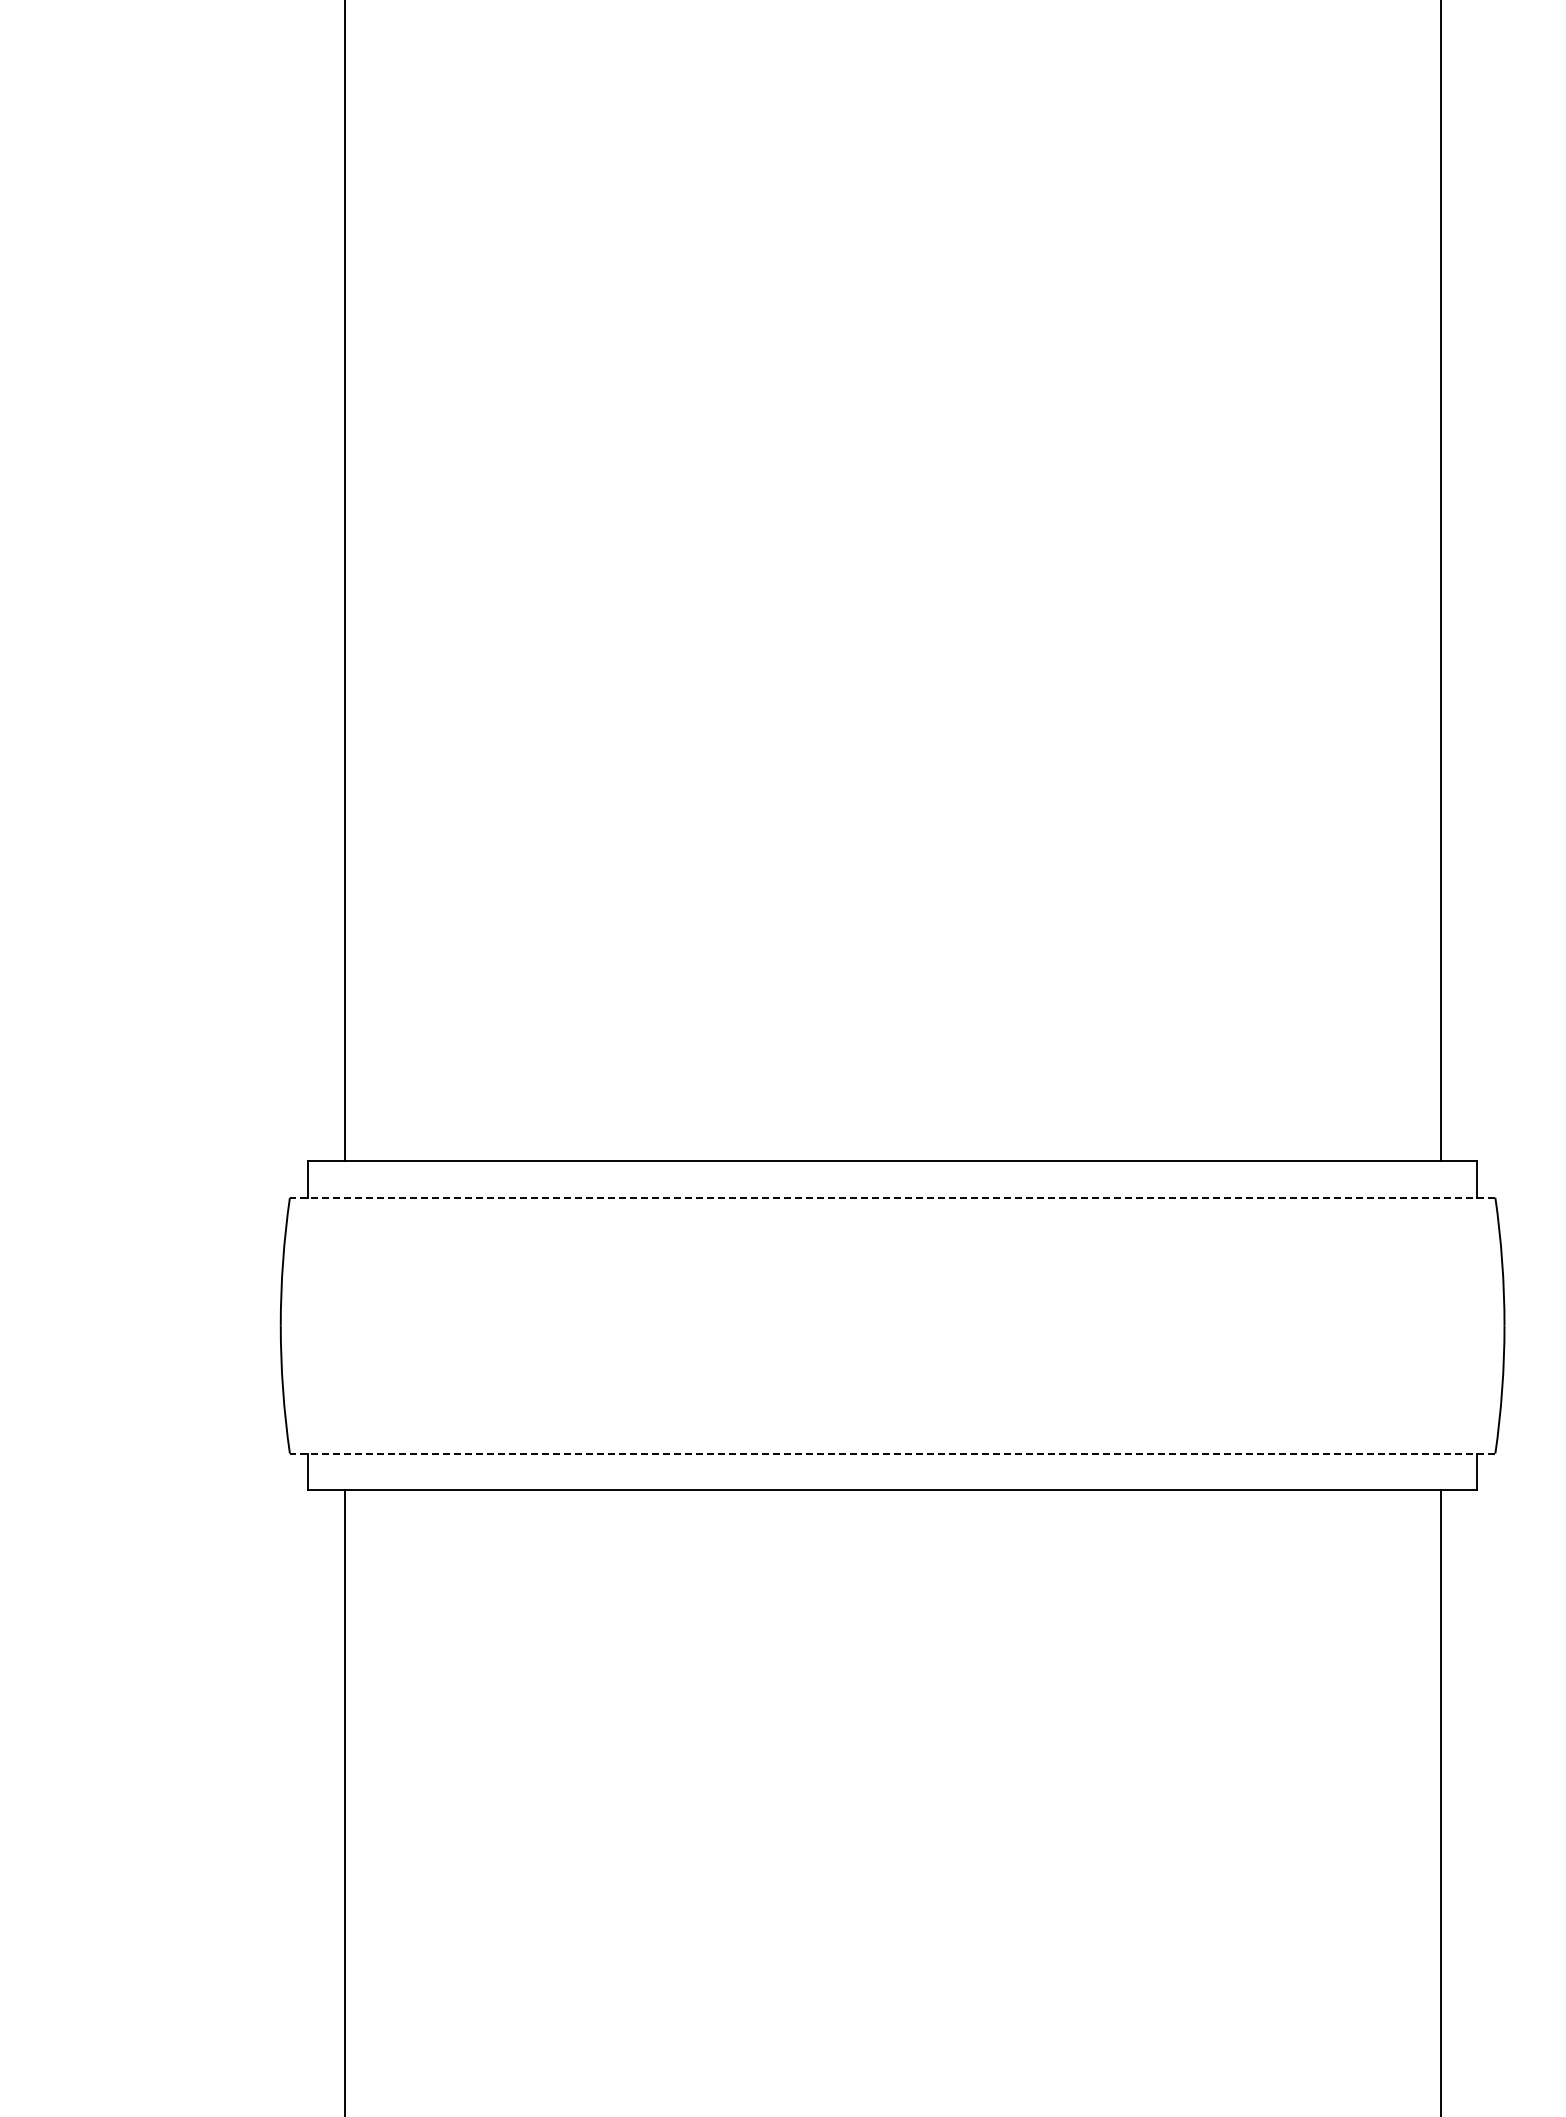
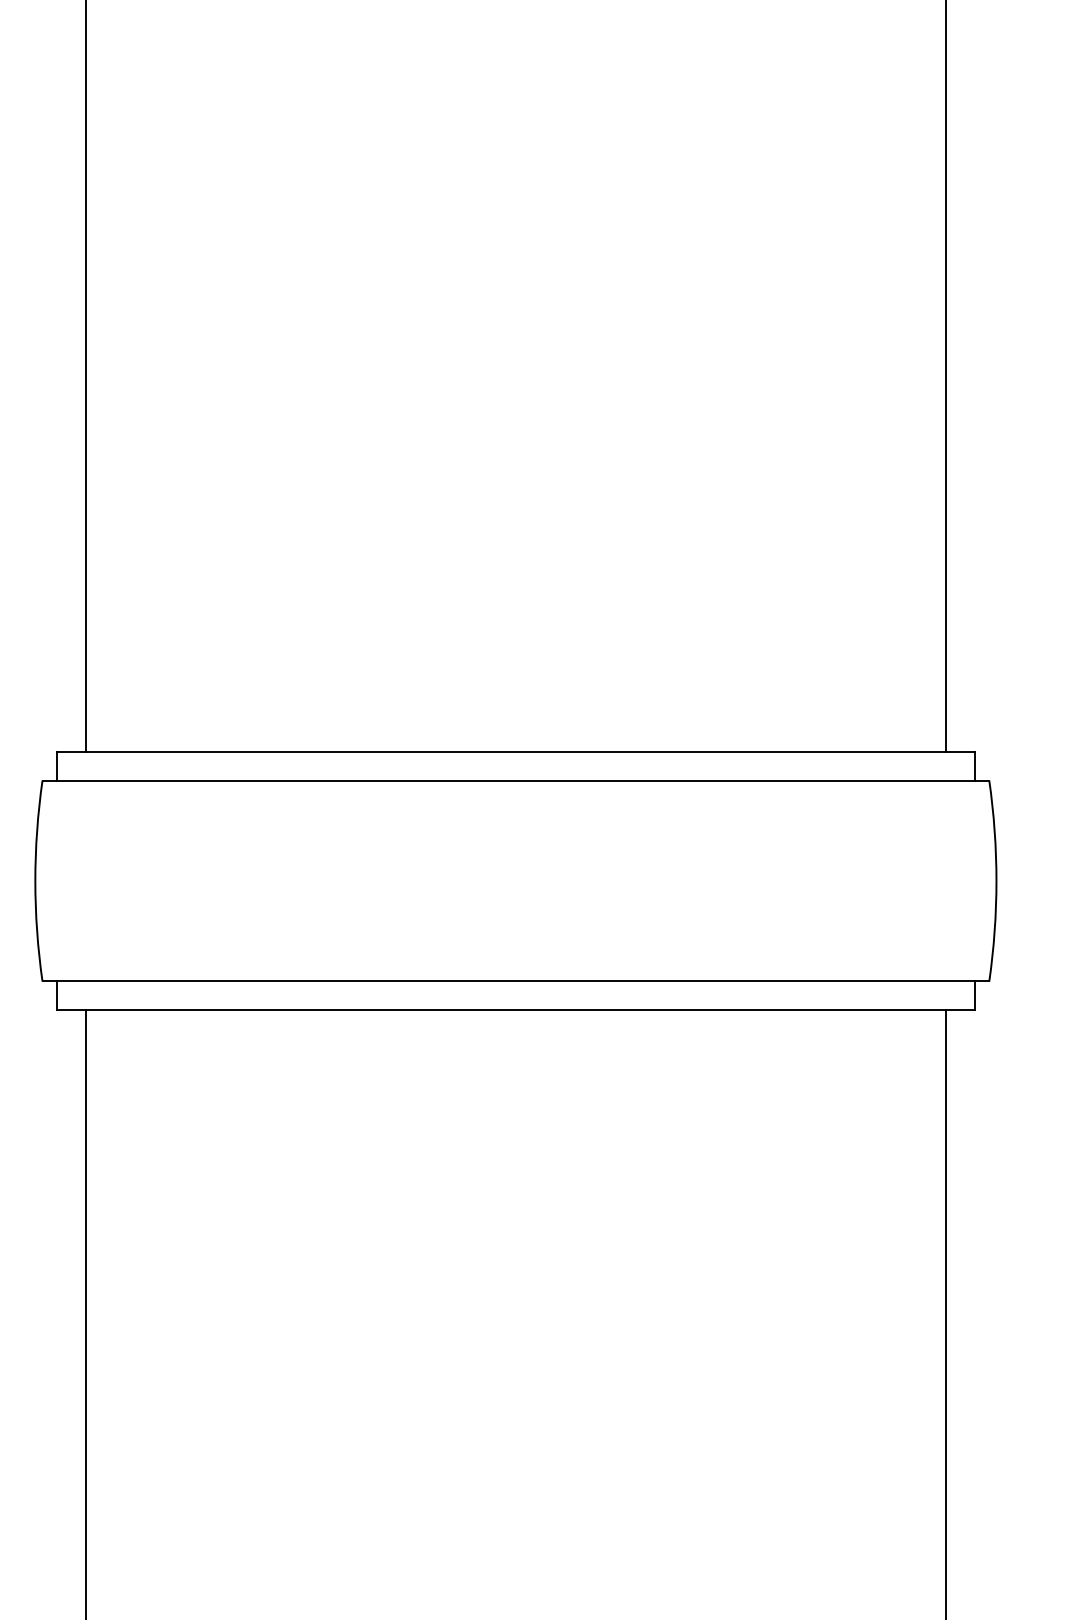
line: (892, 1197) -> (515, 780), dashed -> solid
line: (892, 1453) -> (515, 981), dashed -> solid

